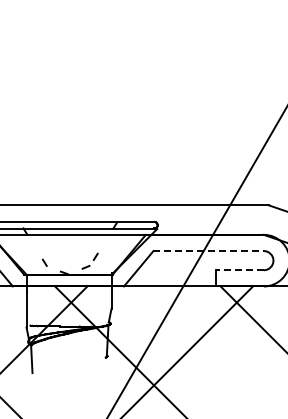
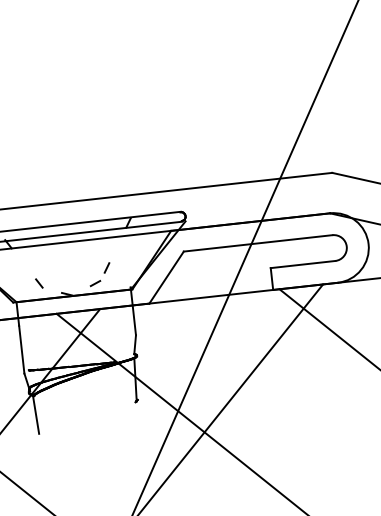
line: (209, 251) -> (259, 243), dashed -> solid
line: (239, 270) -> (302, 264), dashed -> solid

